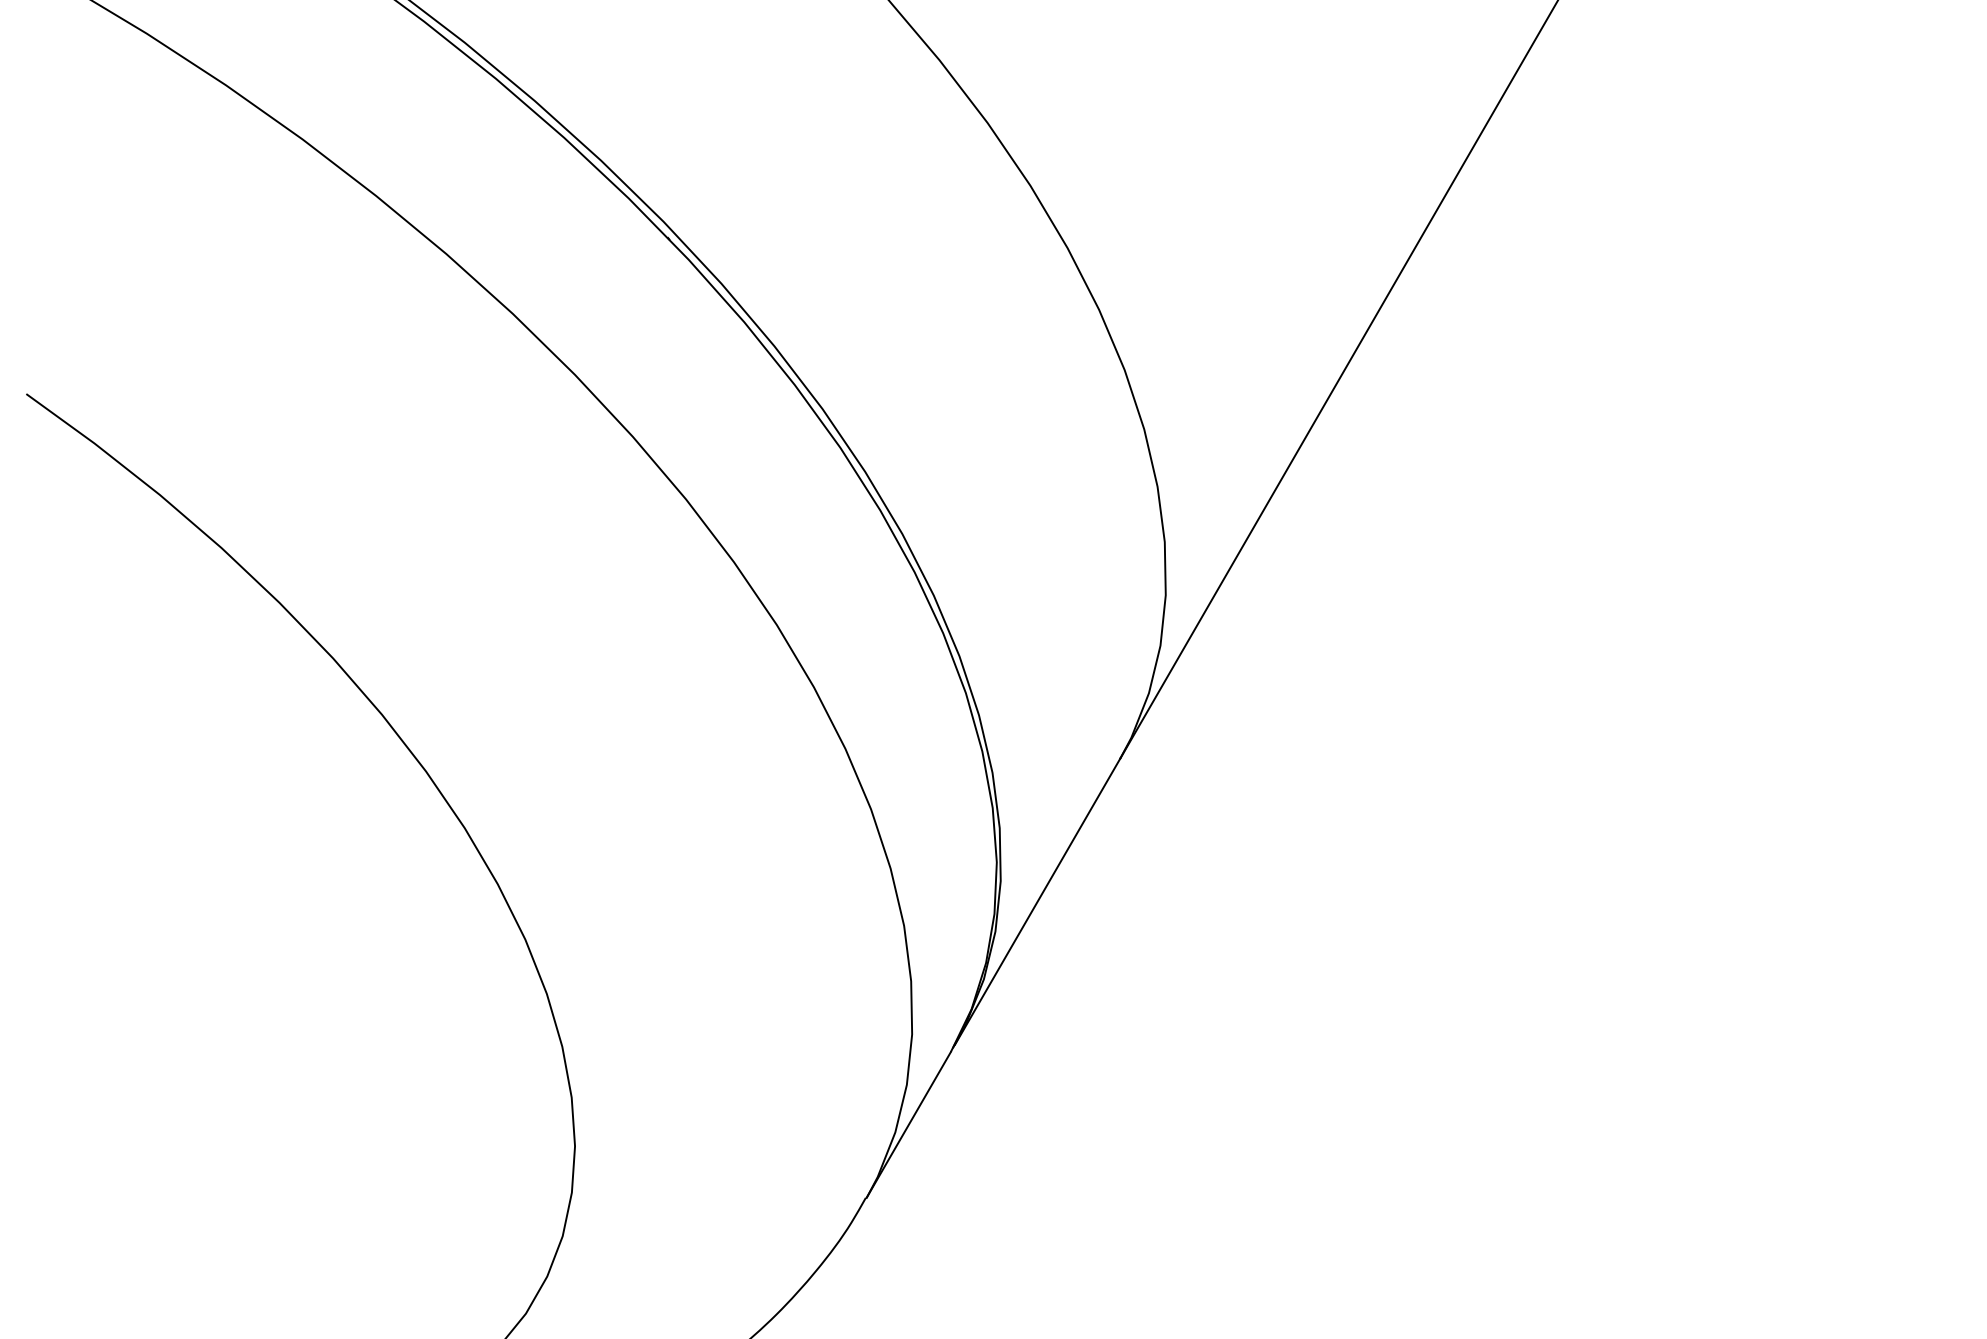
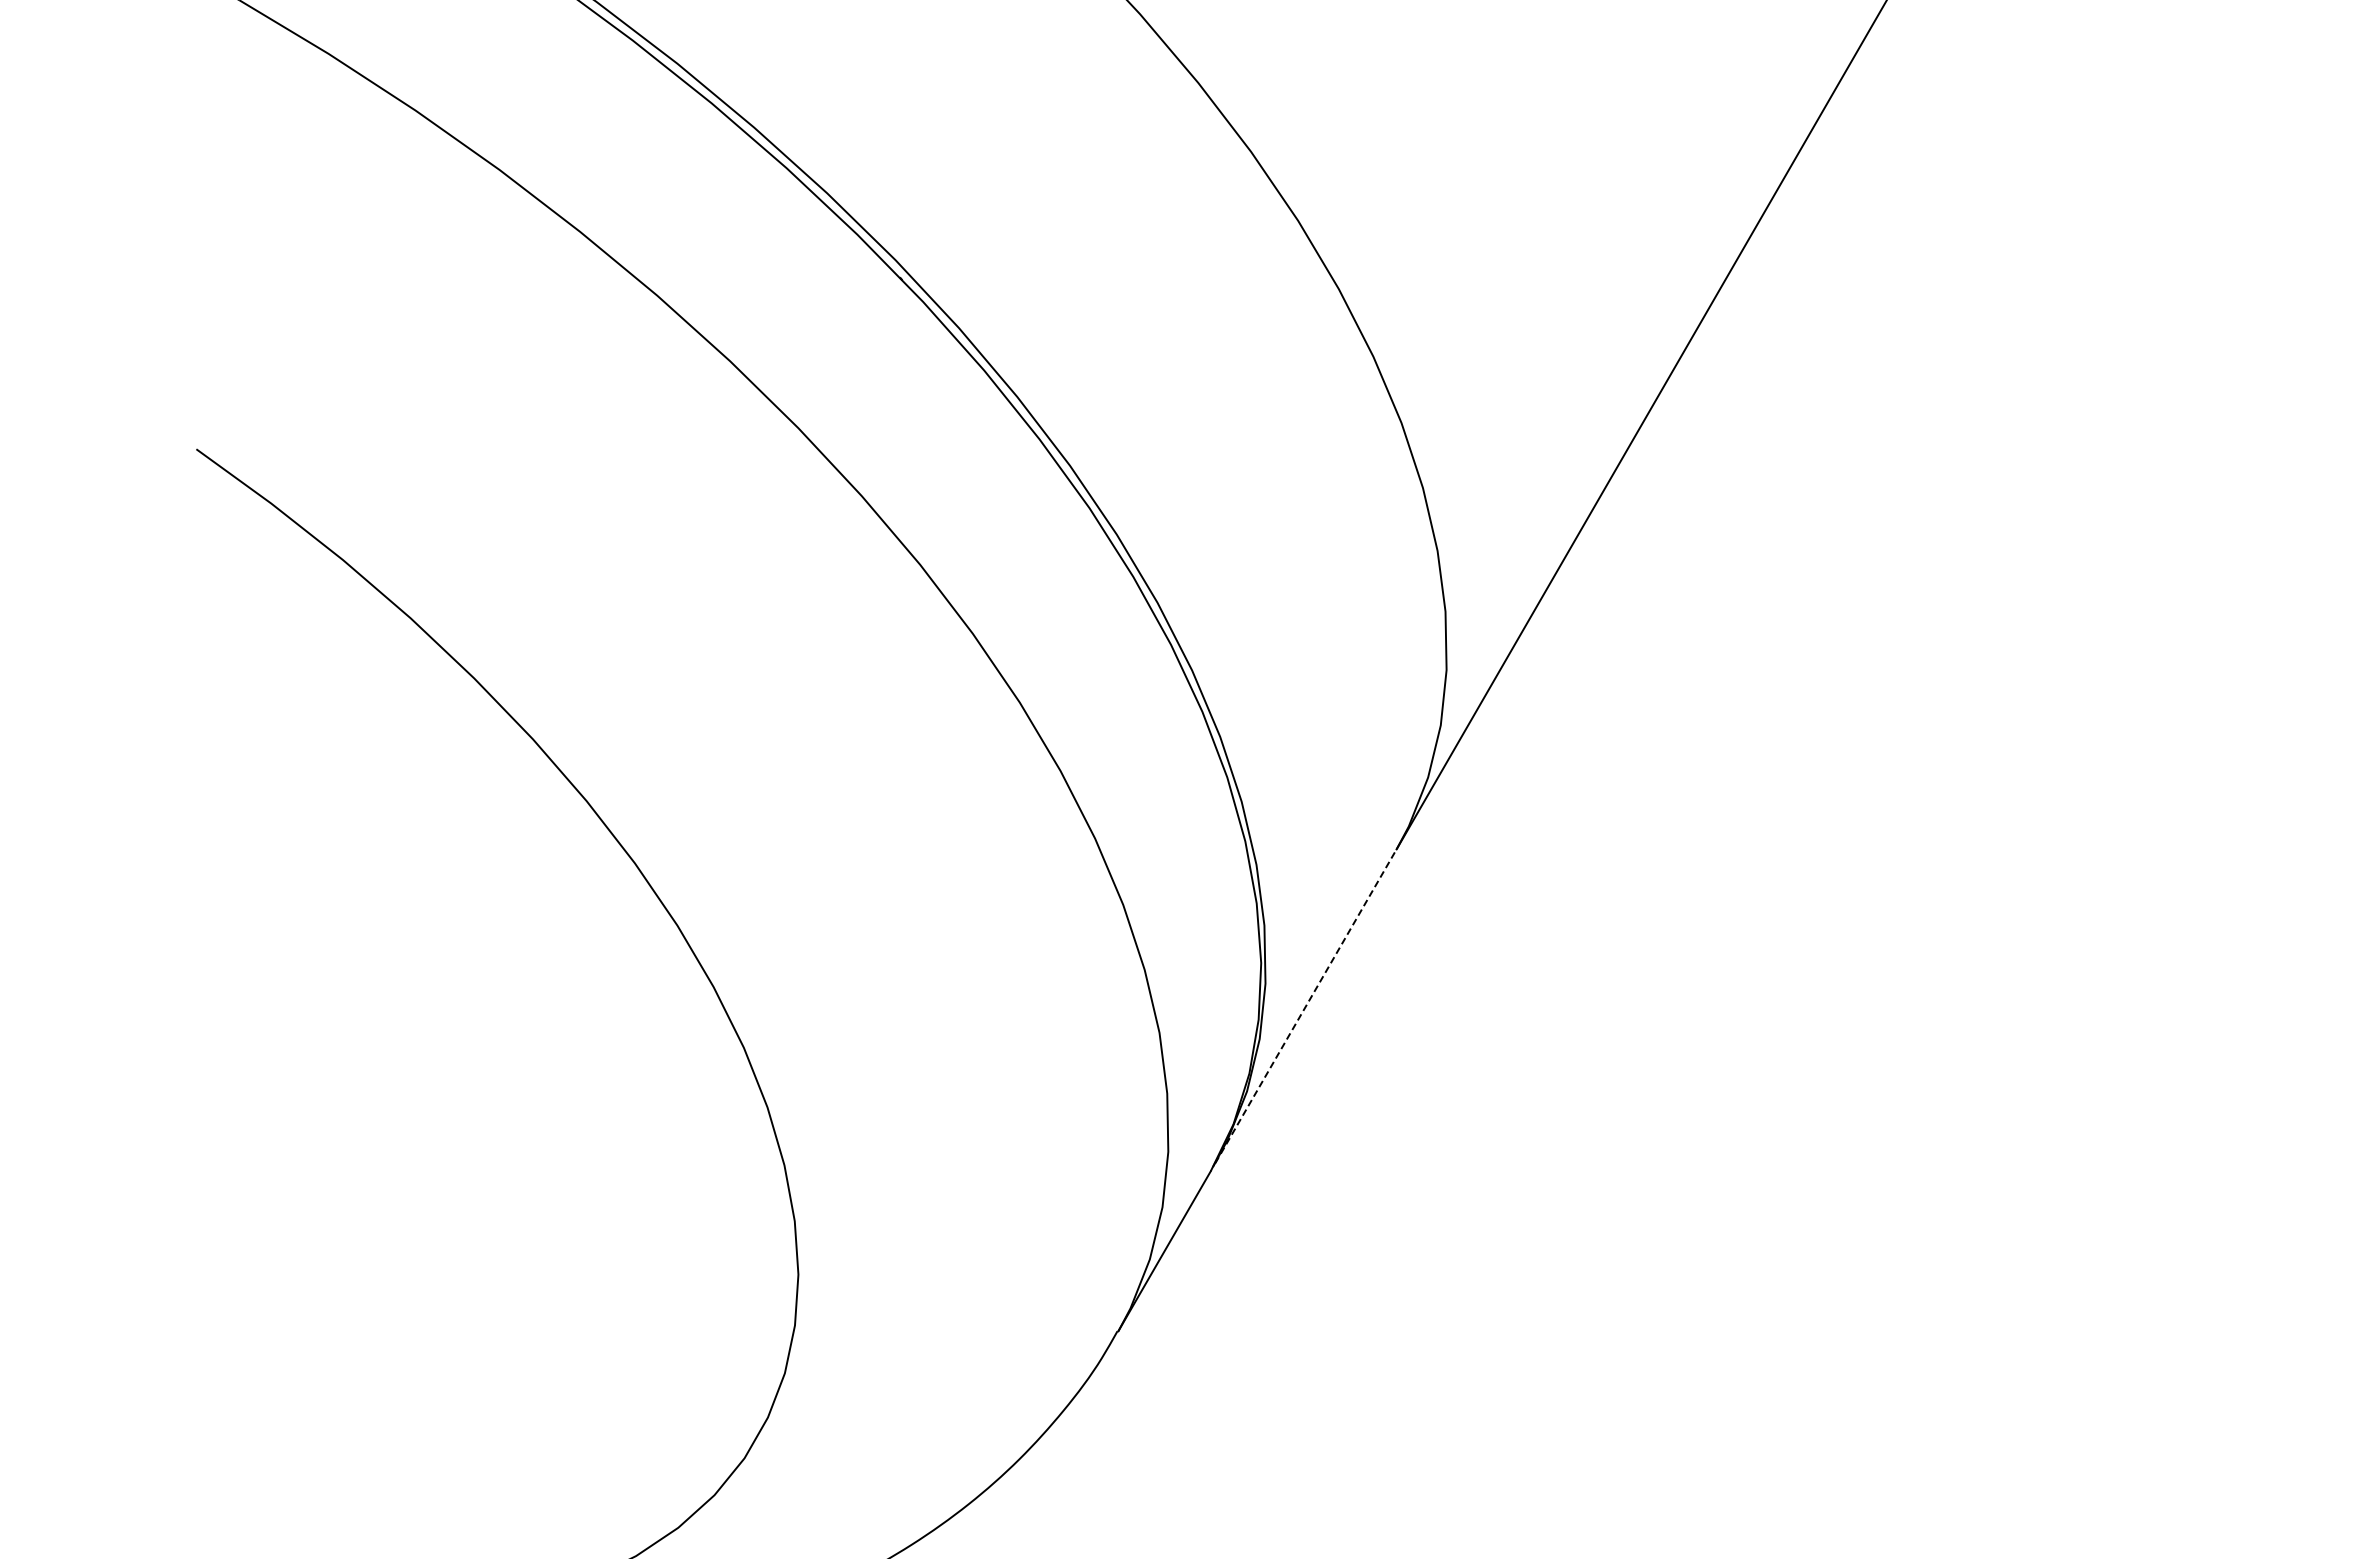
line: (1038, 901) -> (1306, 1005), solid -> dashed

